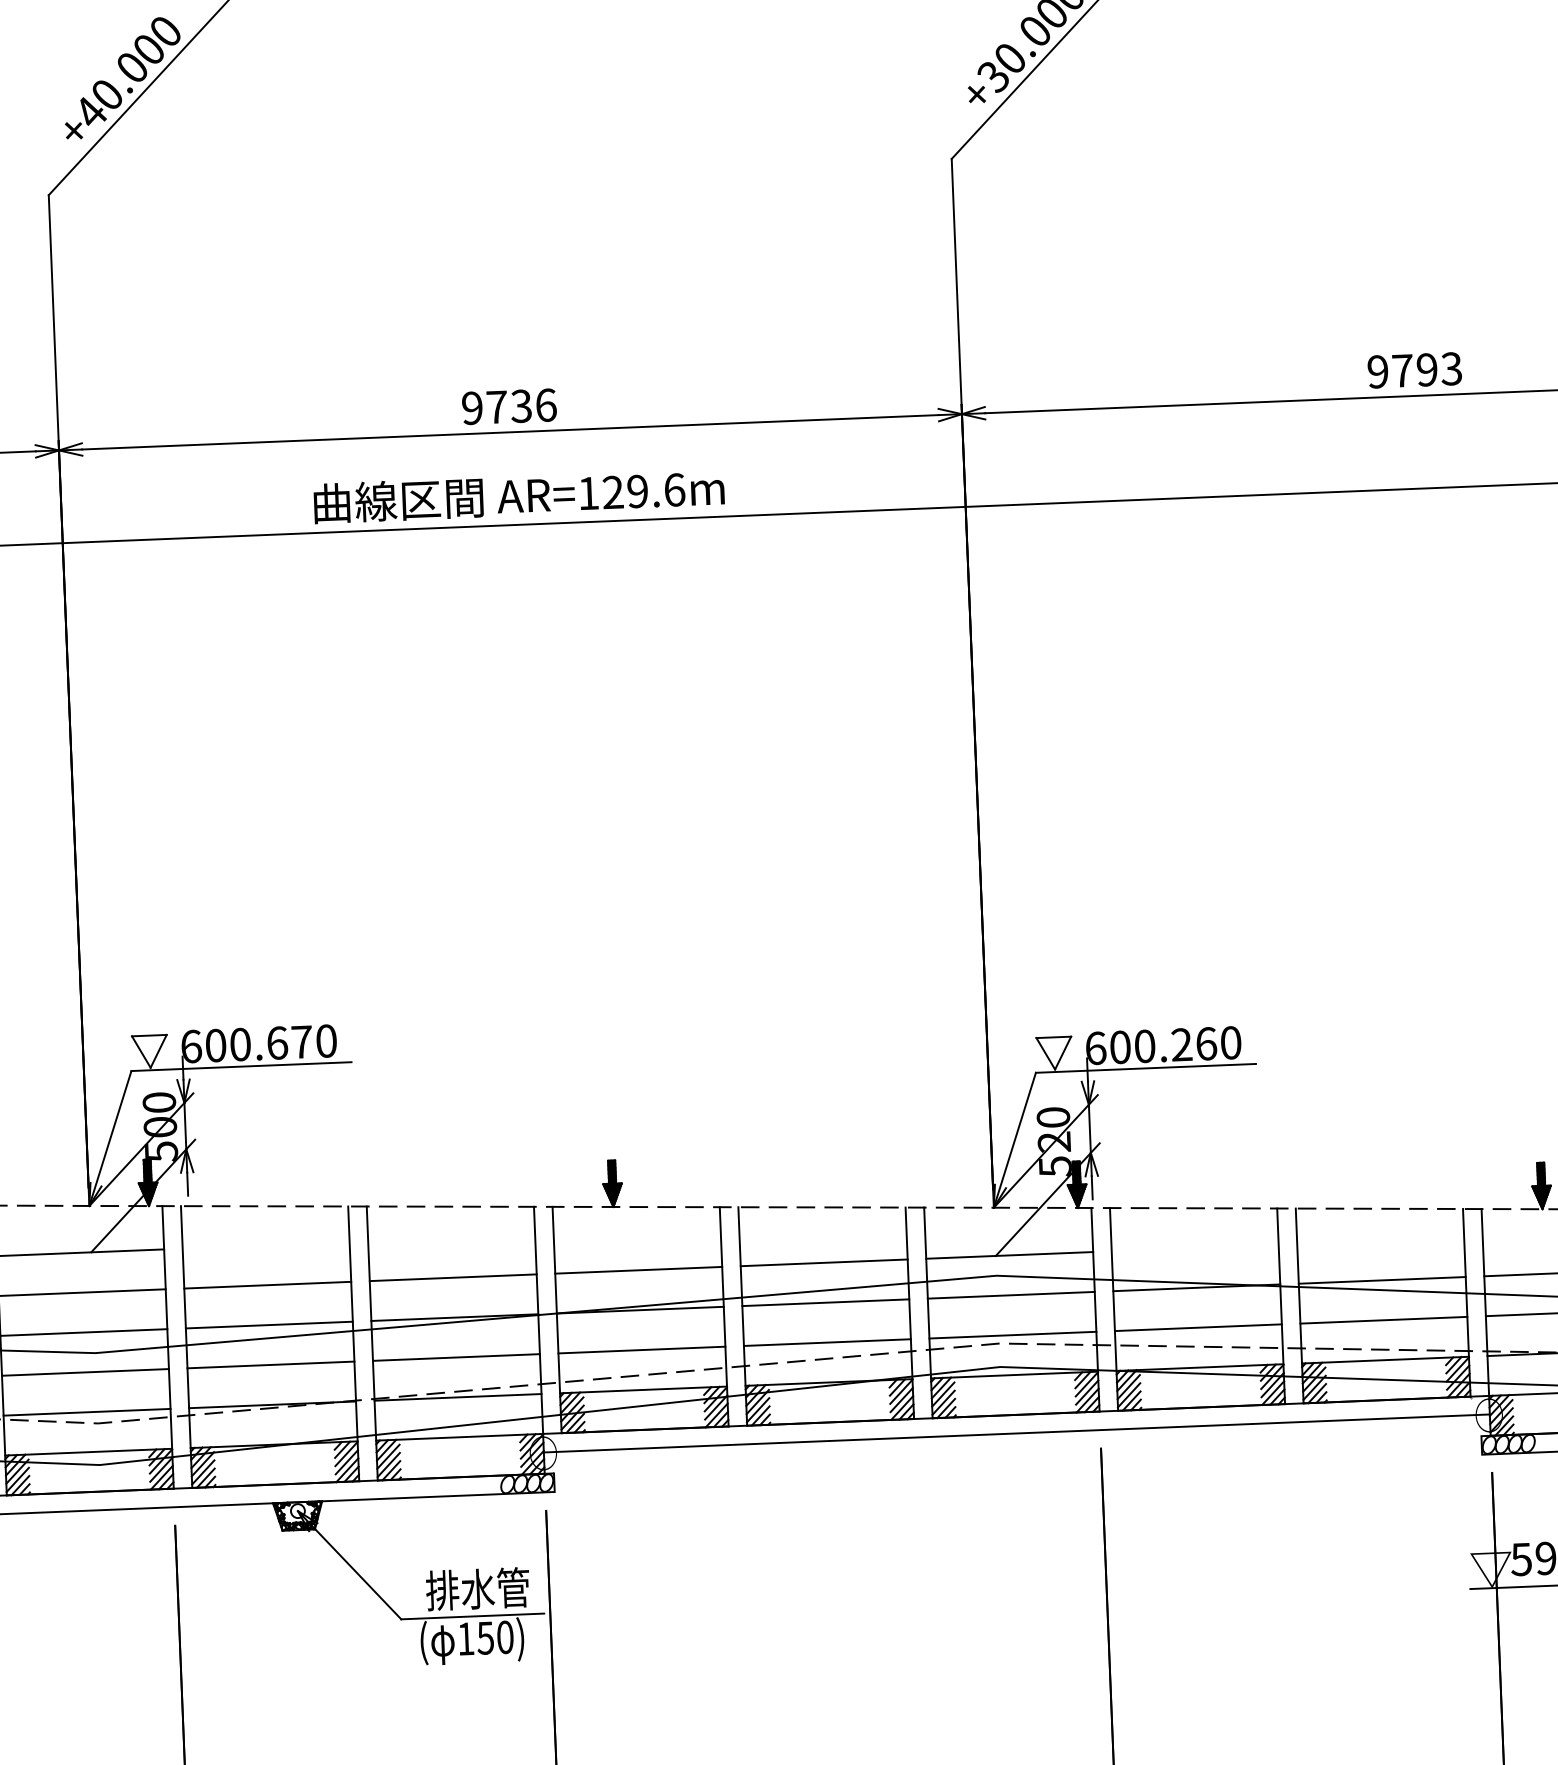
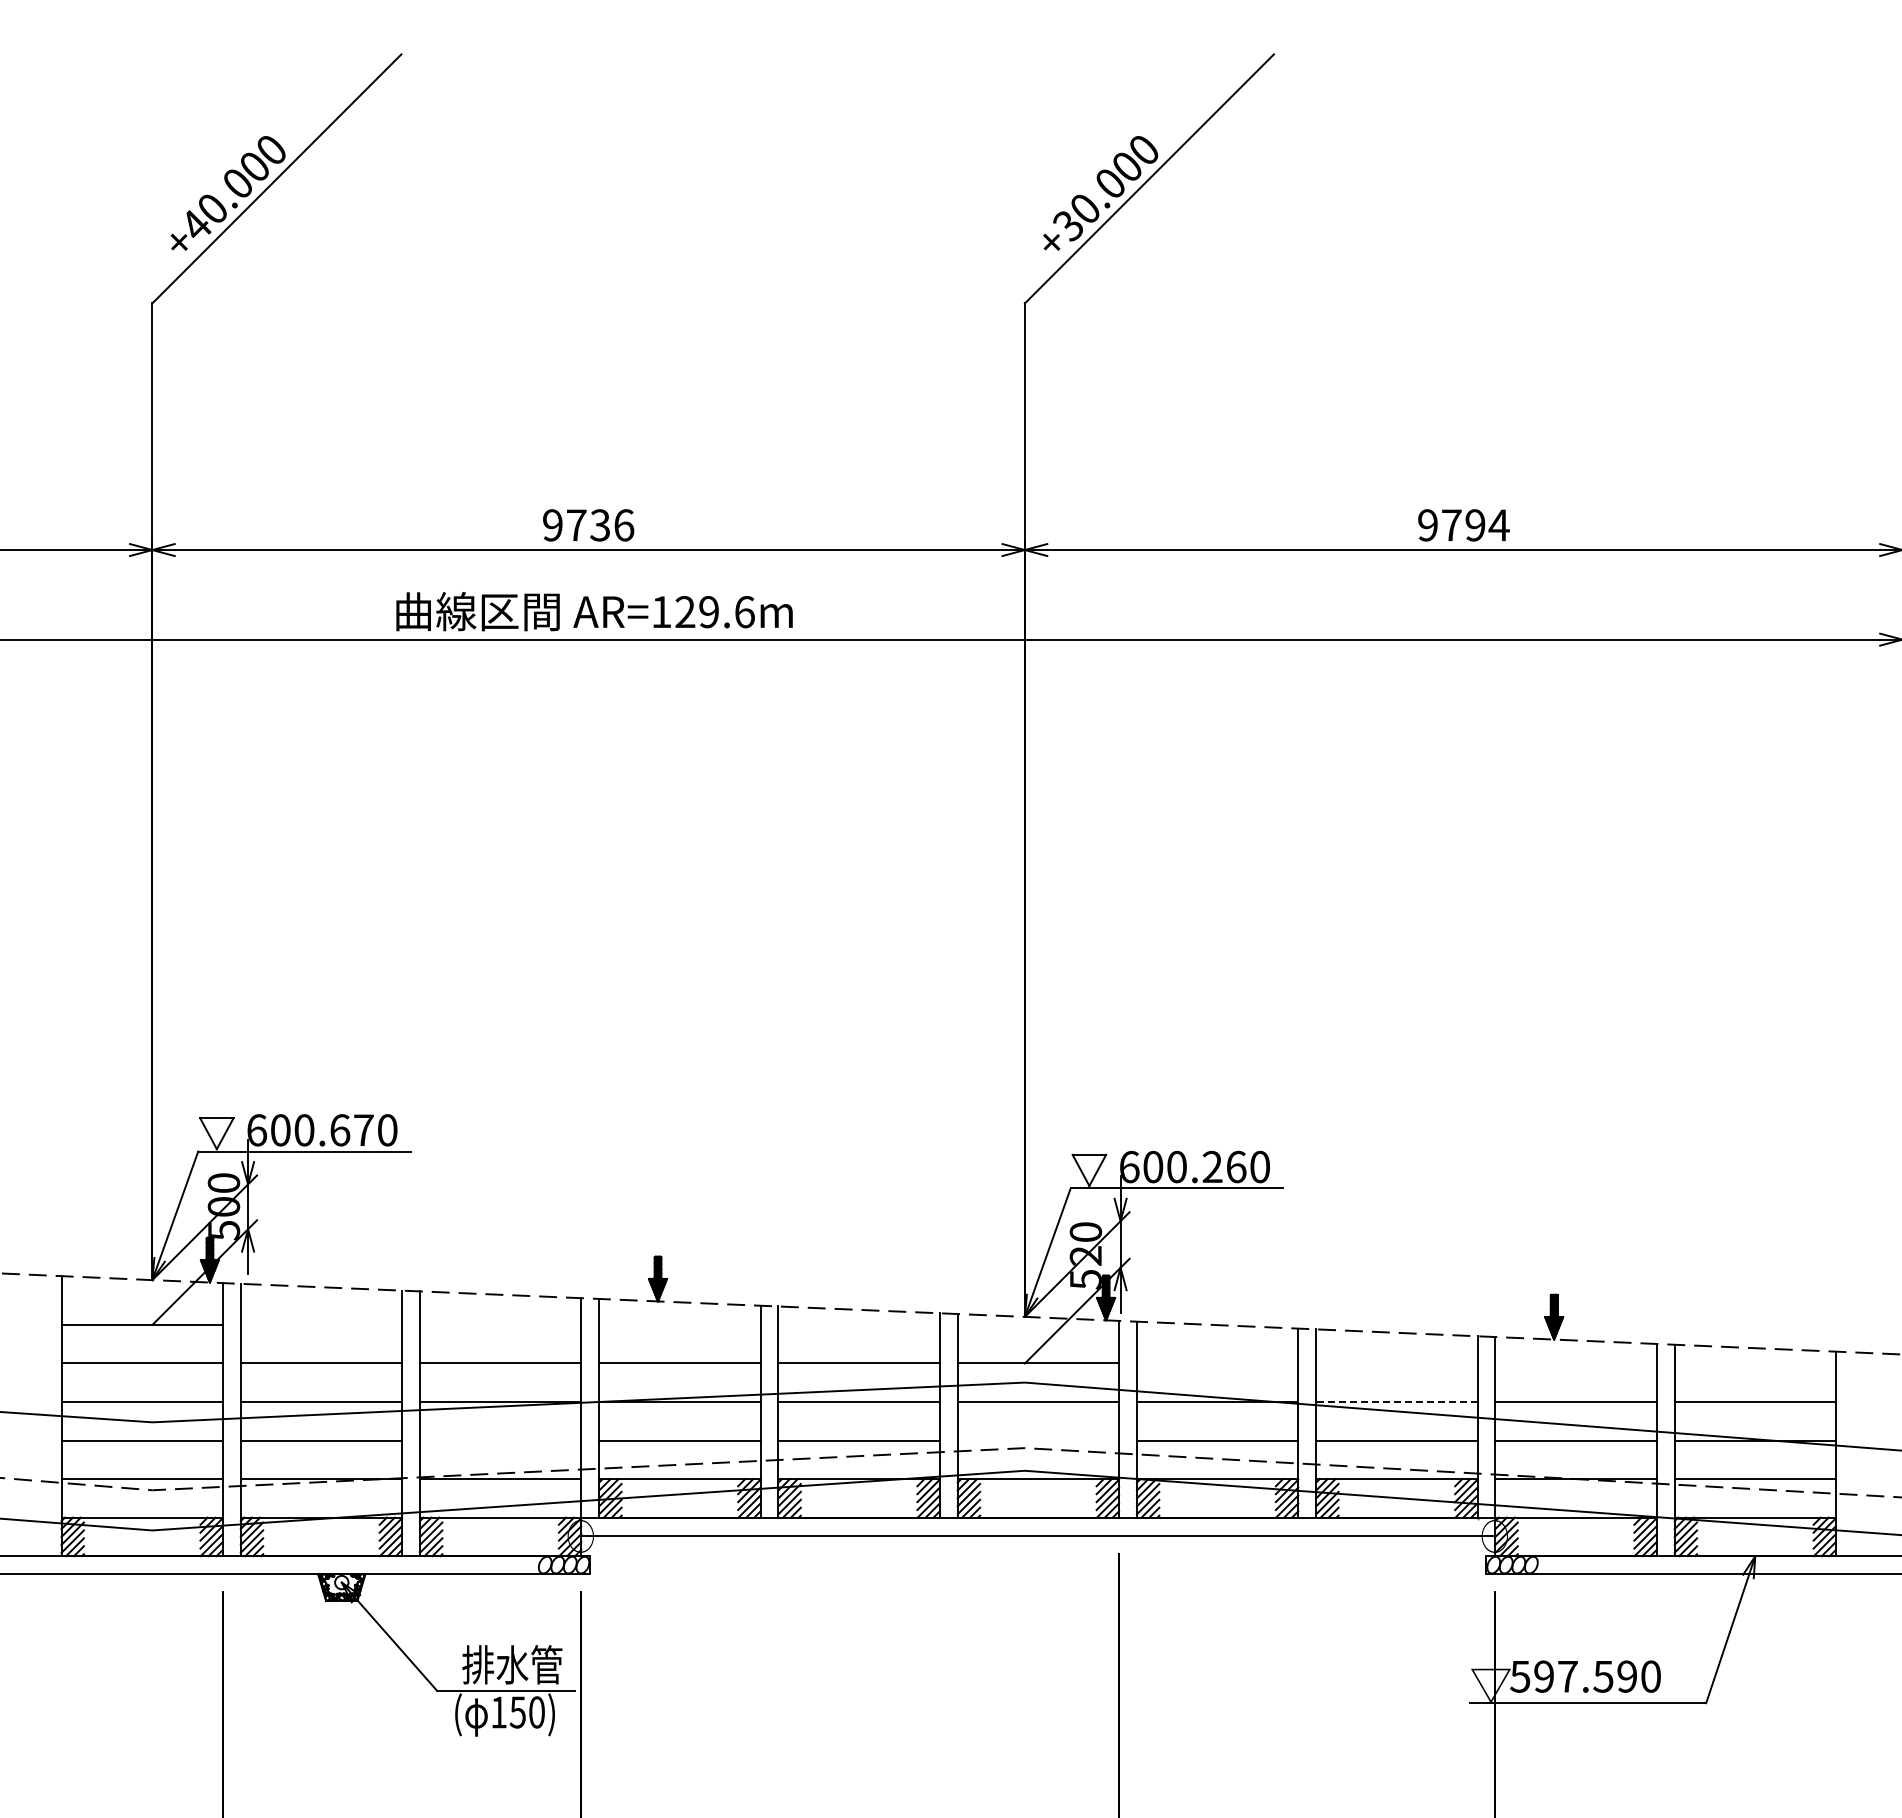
text: (1451, 369) -> (1498, 525), 9793 -> 9794
line: (1381, 1280) -> (1396, 1402), solid -> dashed
line: (1013, 1335) -> (1038, 1440), removed
line: (456, 1357) -> (500, 1440), removed

